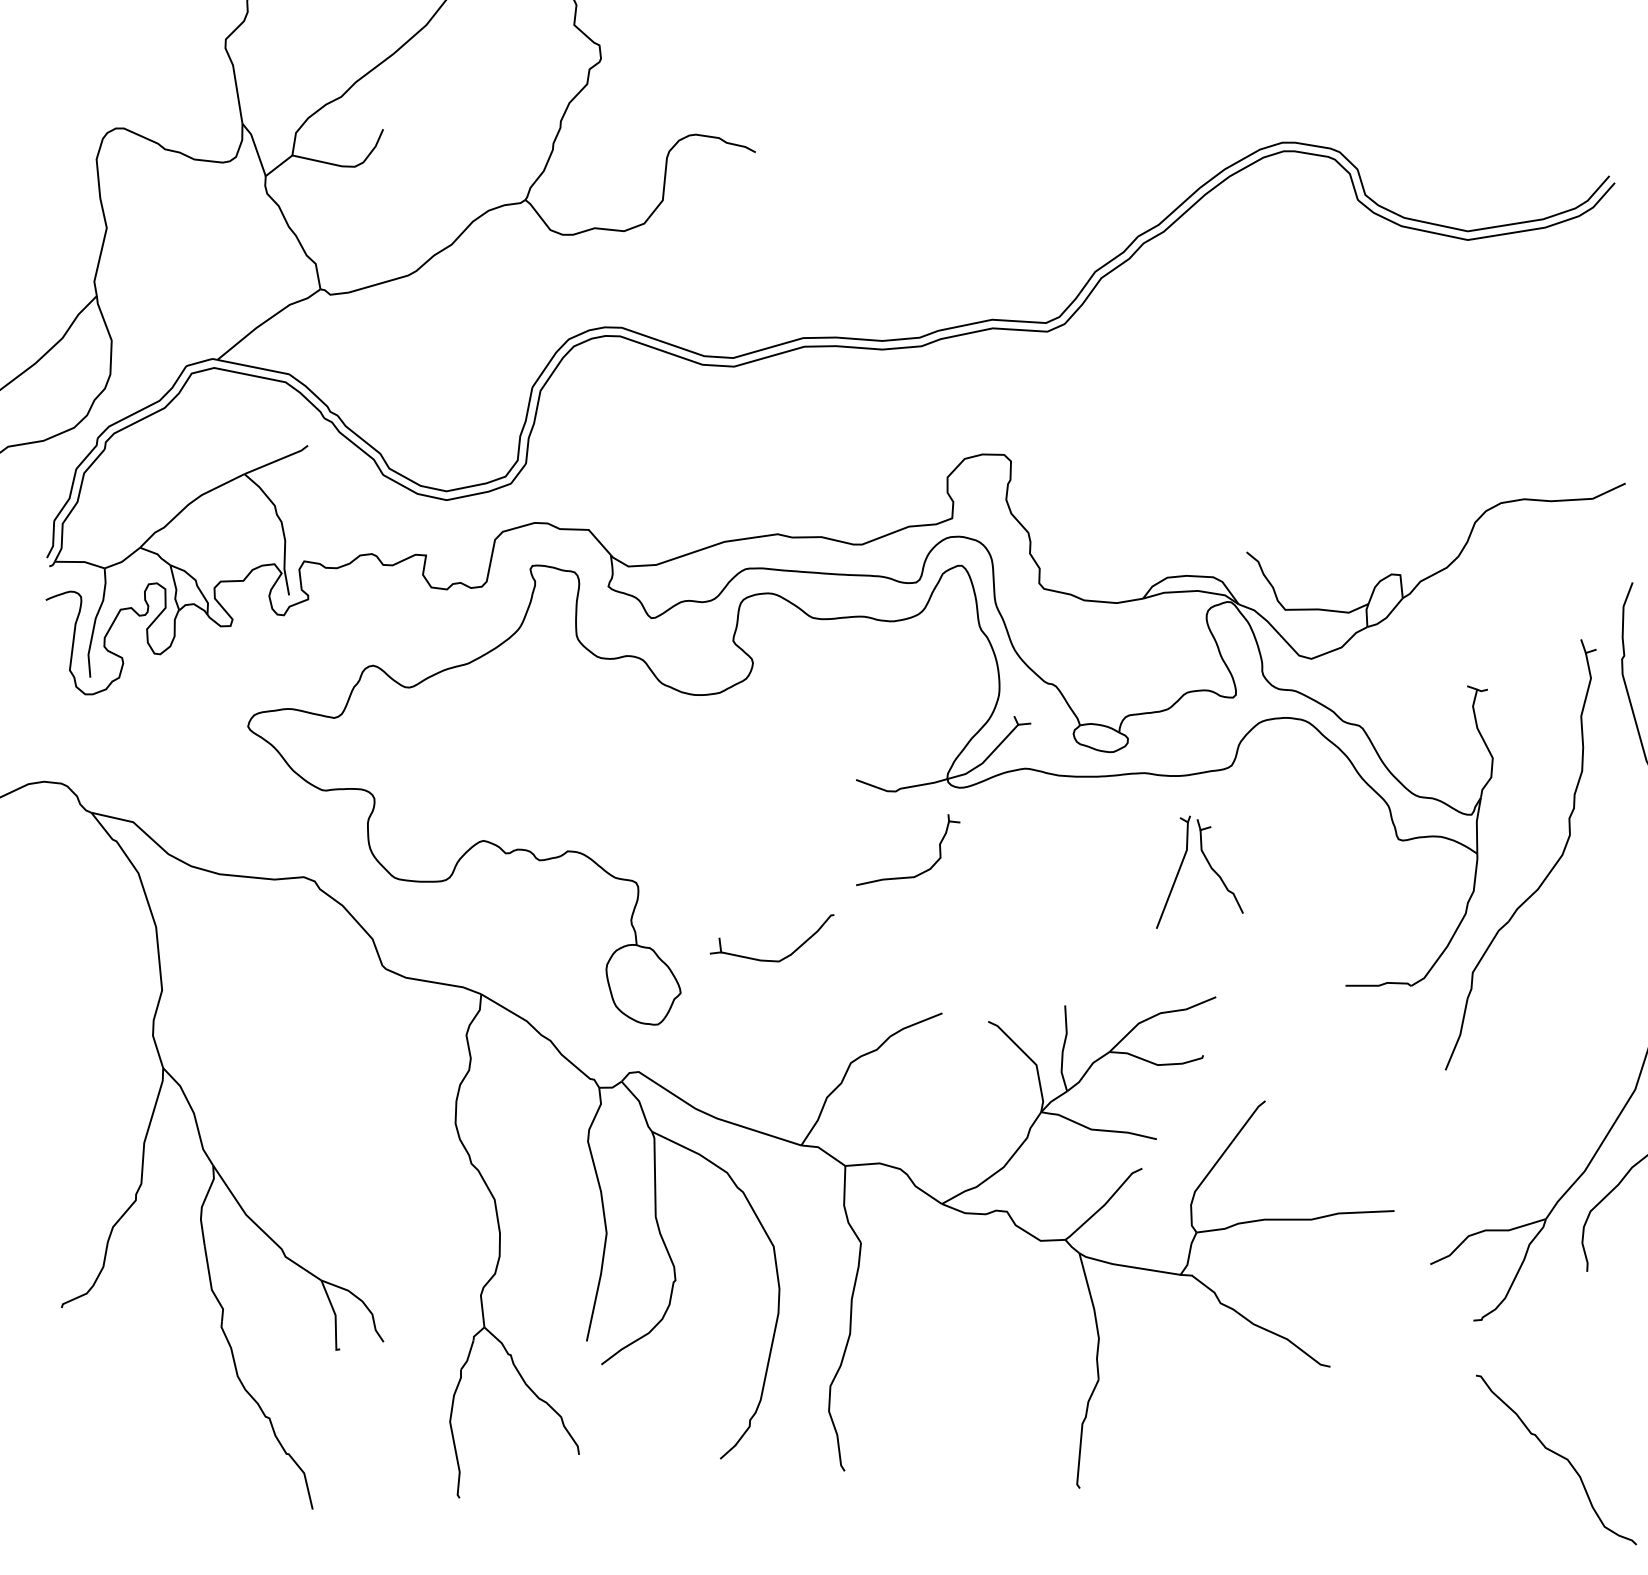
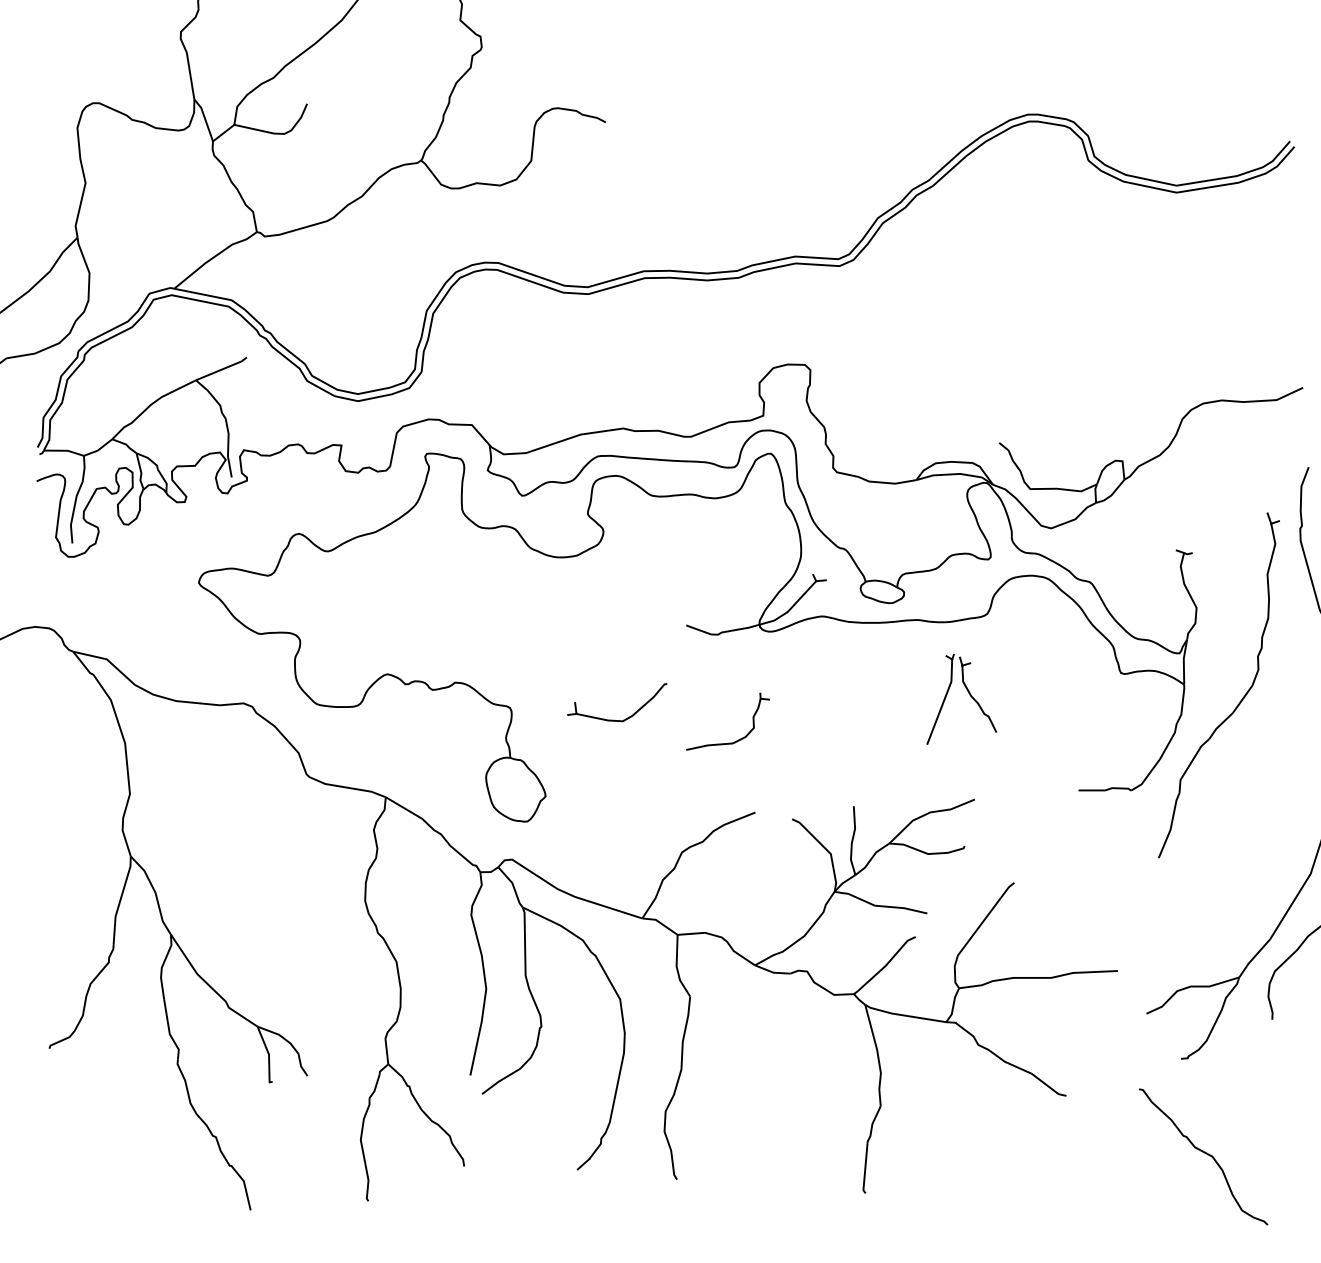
part: (919, 873) -> (737, 740), moved
part: (766, 959) -> (612, 719), moved
curve: (1557, 1455) -> (1204, 1153), moved

